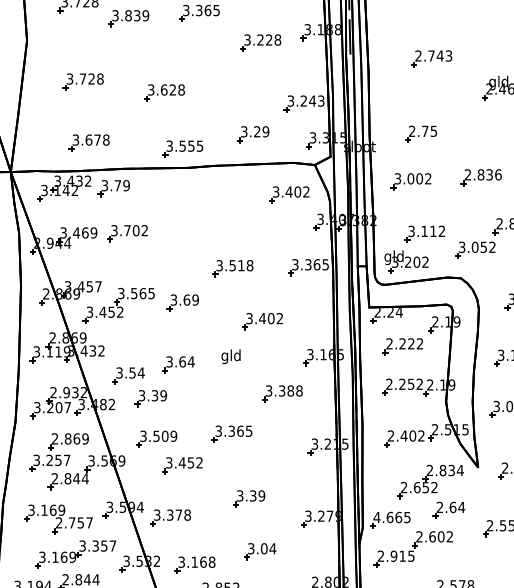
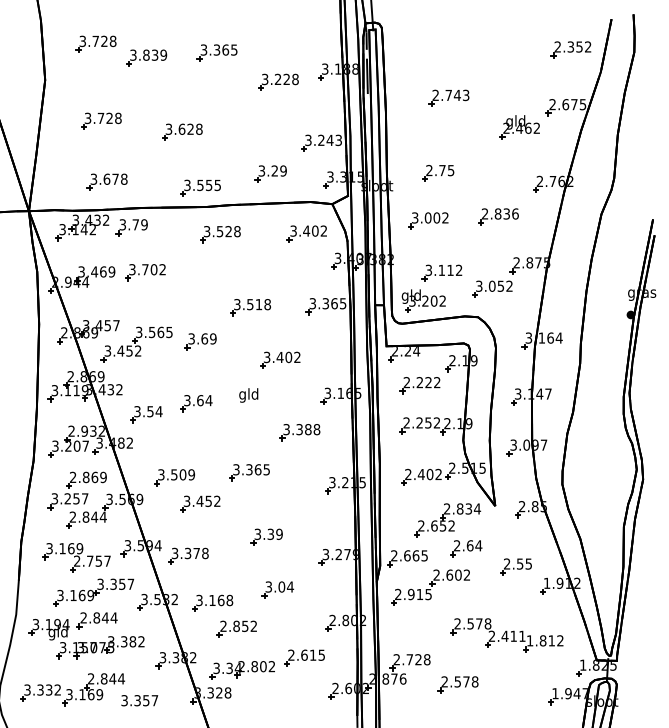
part: (202, 195) -> (220, 234), added
part: (150, 397) -> (168, 436), removed
text: (376, 517) -> (393, 555), 4.665 -> 2.665

